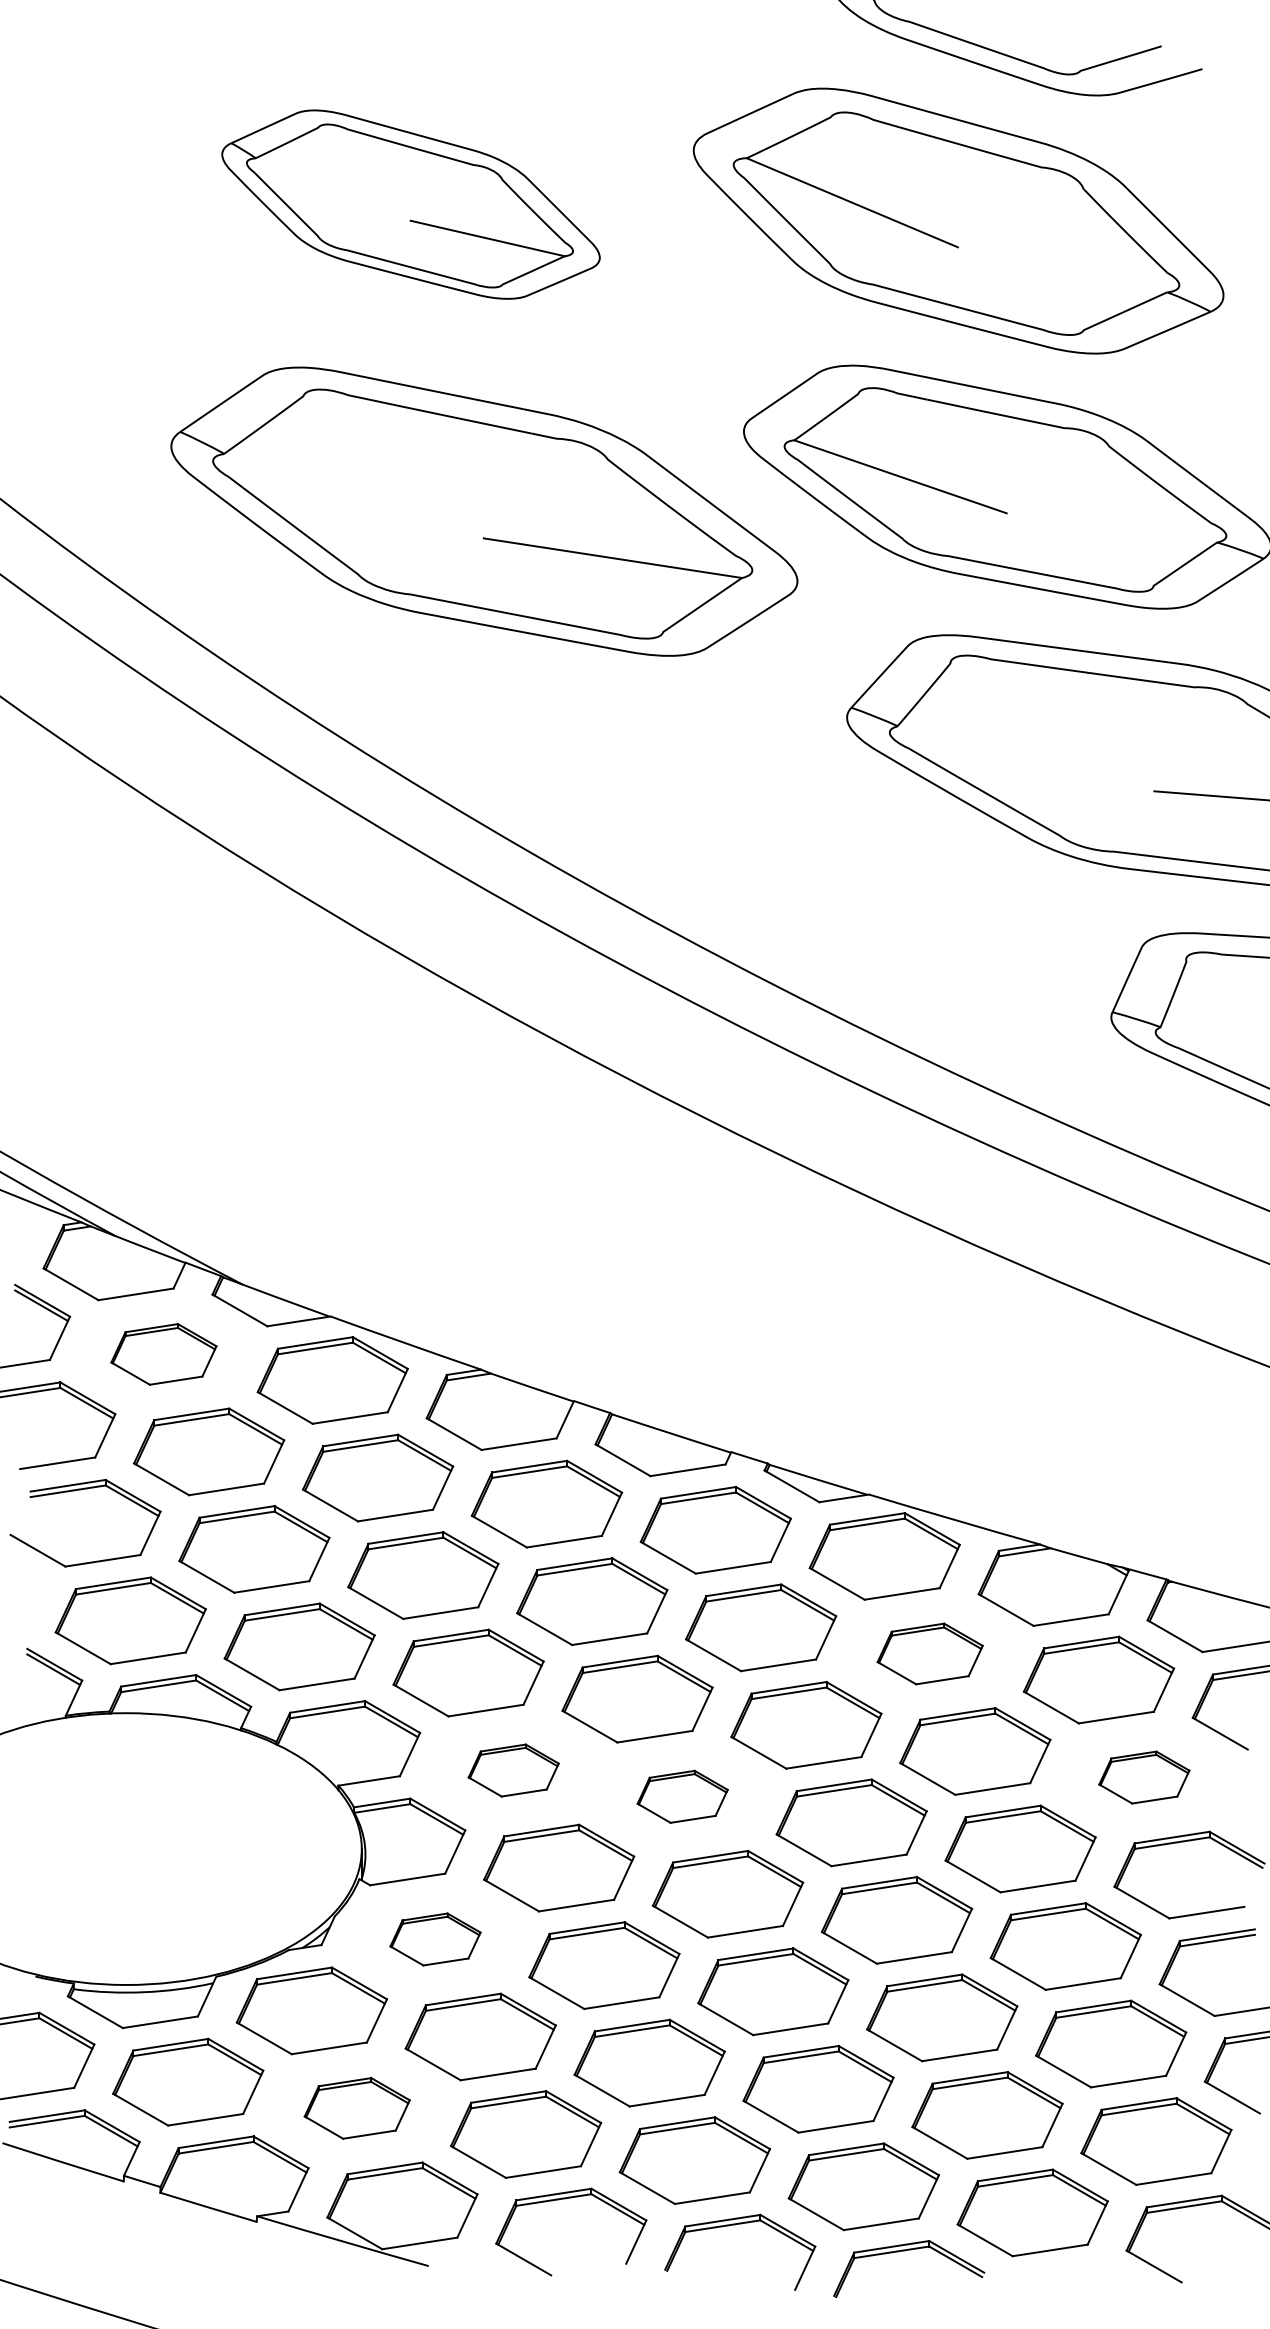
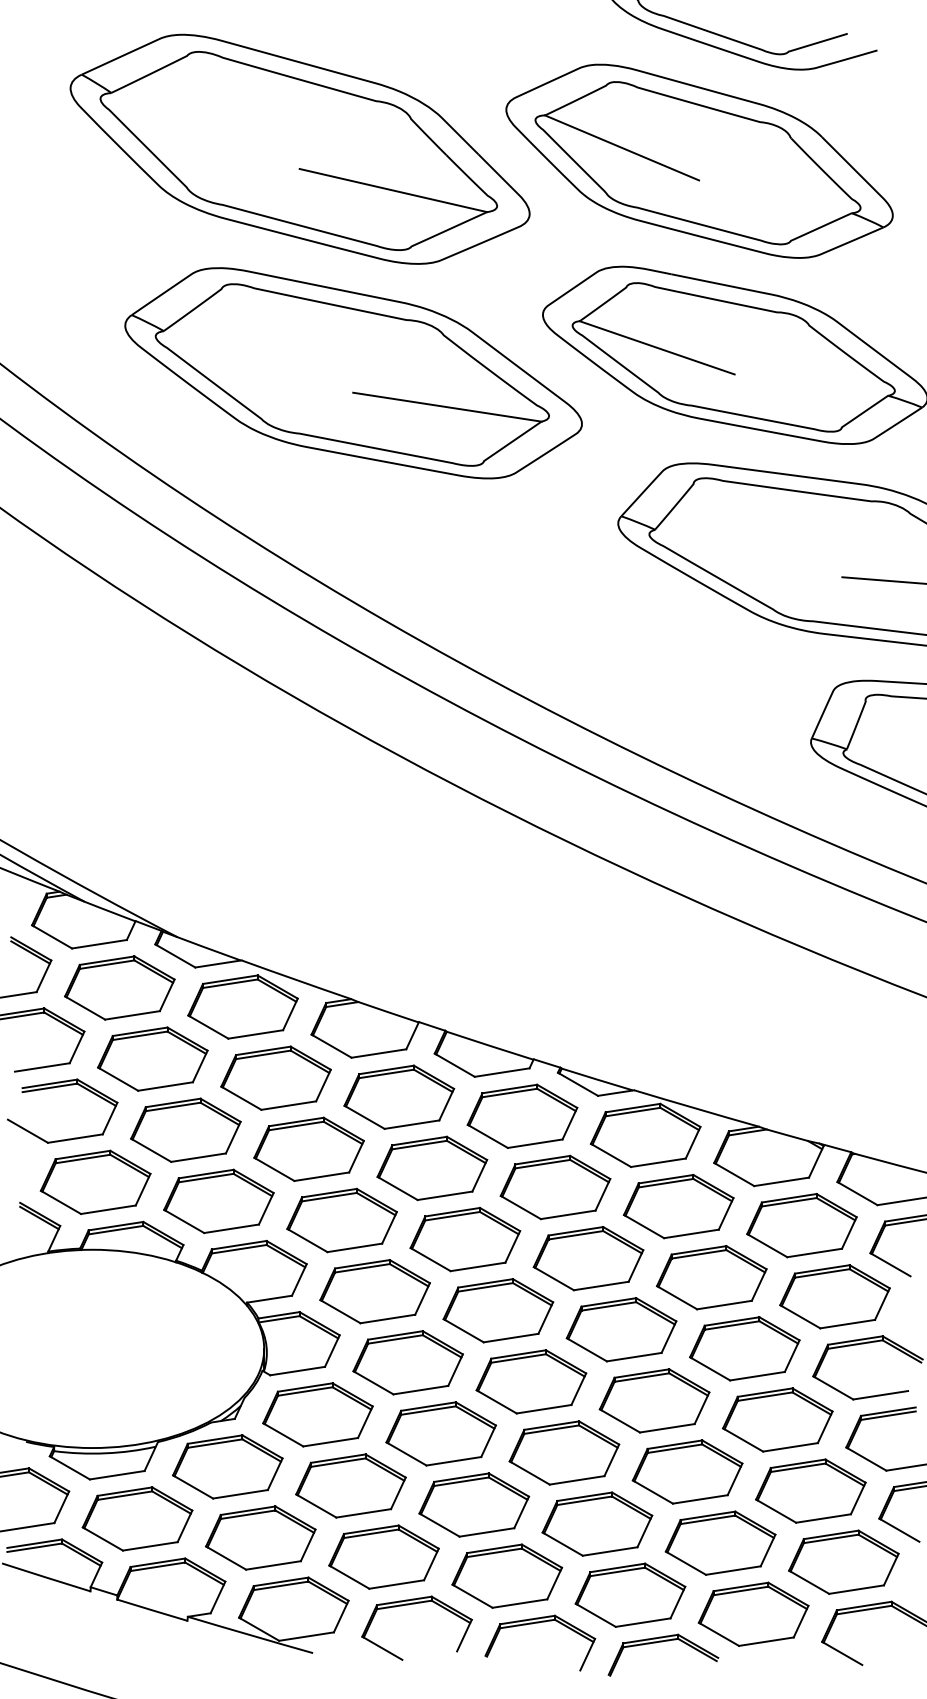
part: (410, 204) -> (299, 149), size x1.67
part: (163, 1354) -> (119, 988), size x1.43
part: (930, 1653) -> (679, 1206), size x1.43
part: (513, 1770) -> (374, 1291), size x1.67
part: (1144, 1777) -> (835, 1296), size x1.67
part: (682, 1796) -> (498, 1310), size x1.67
part: (435, 1939) -> (317, 1414), size x1.67
part: (357, 2108) -> (261, 1538), size x1.43

